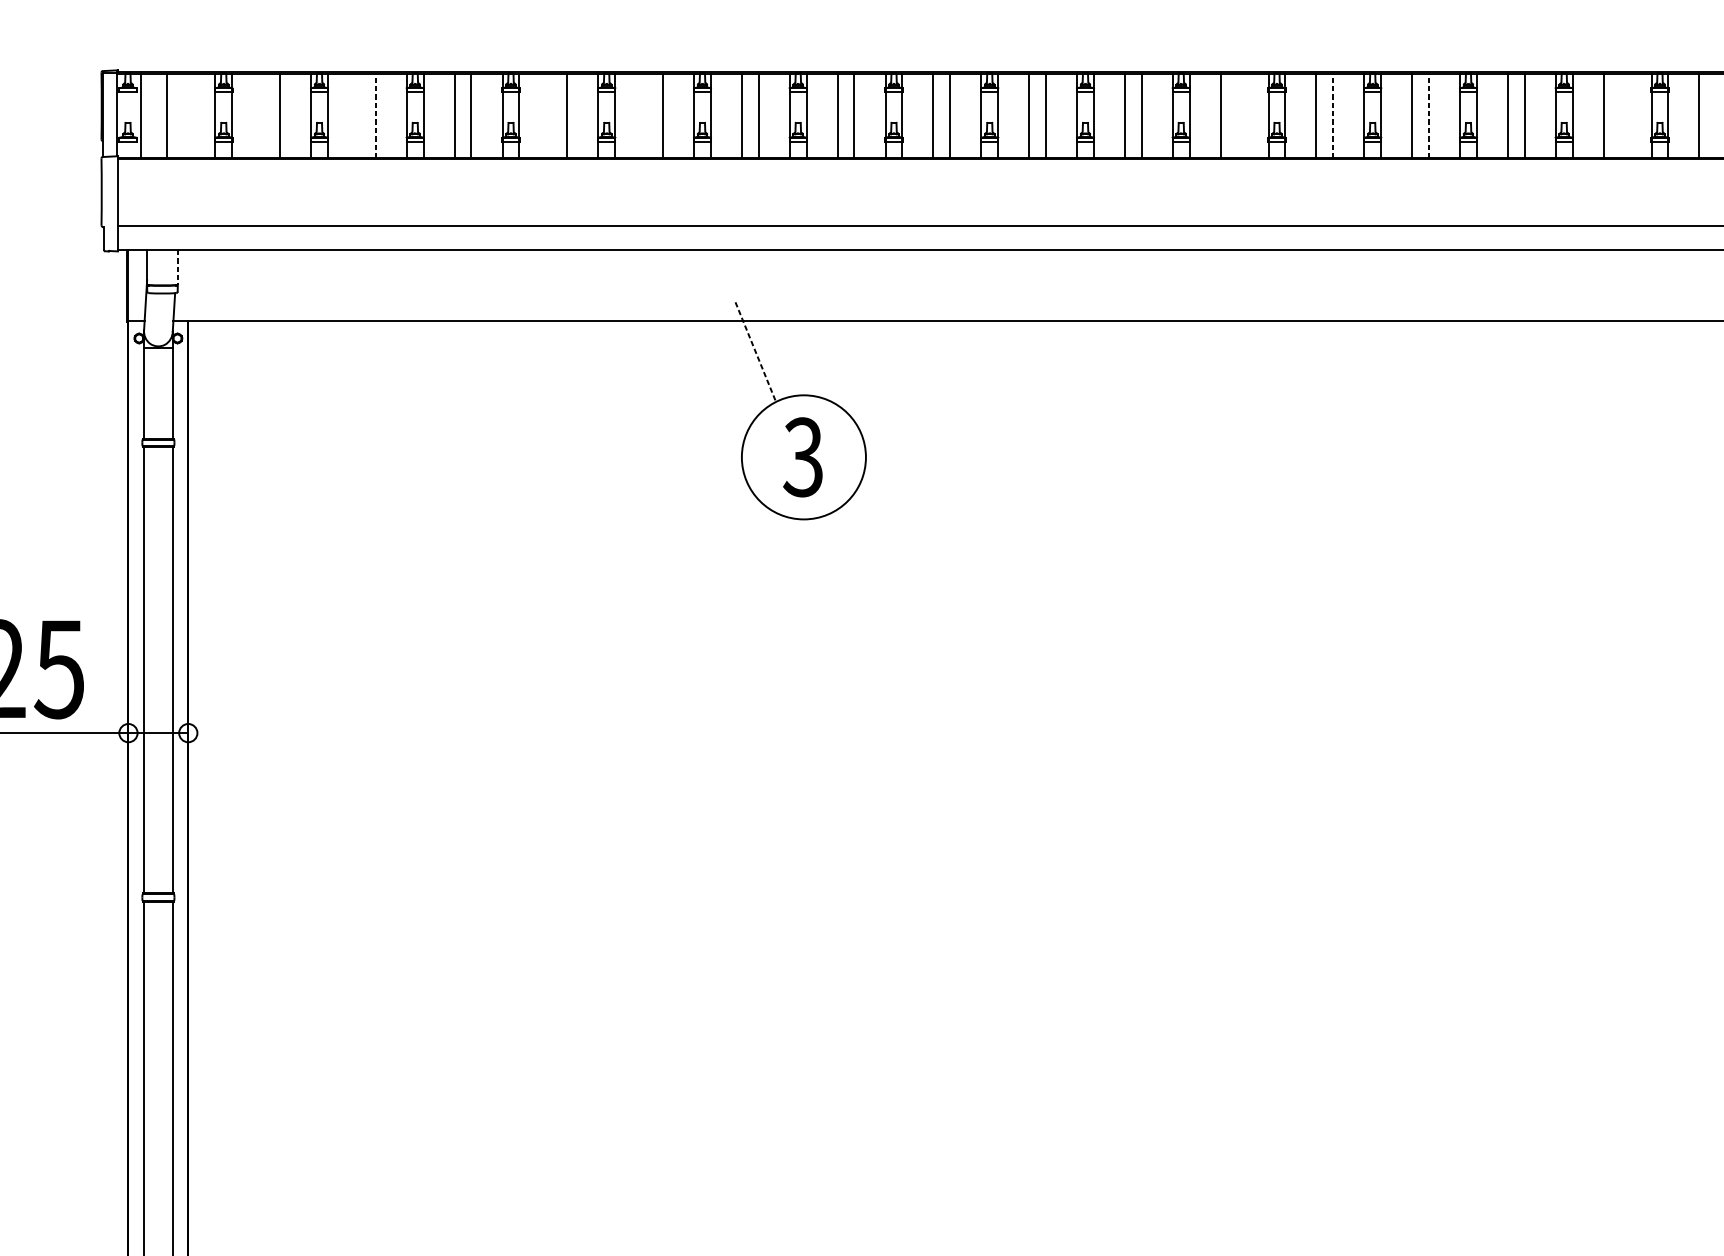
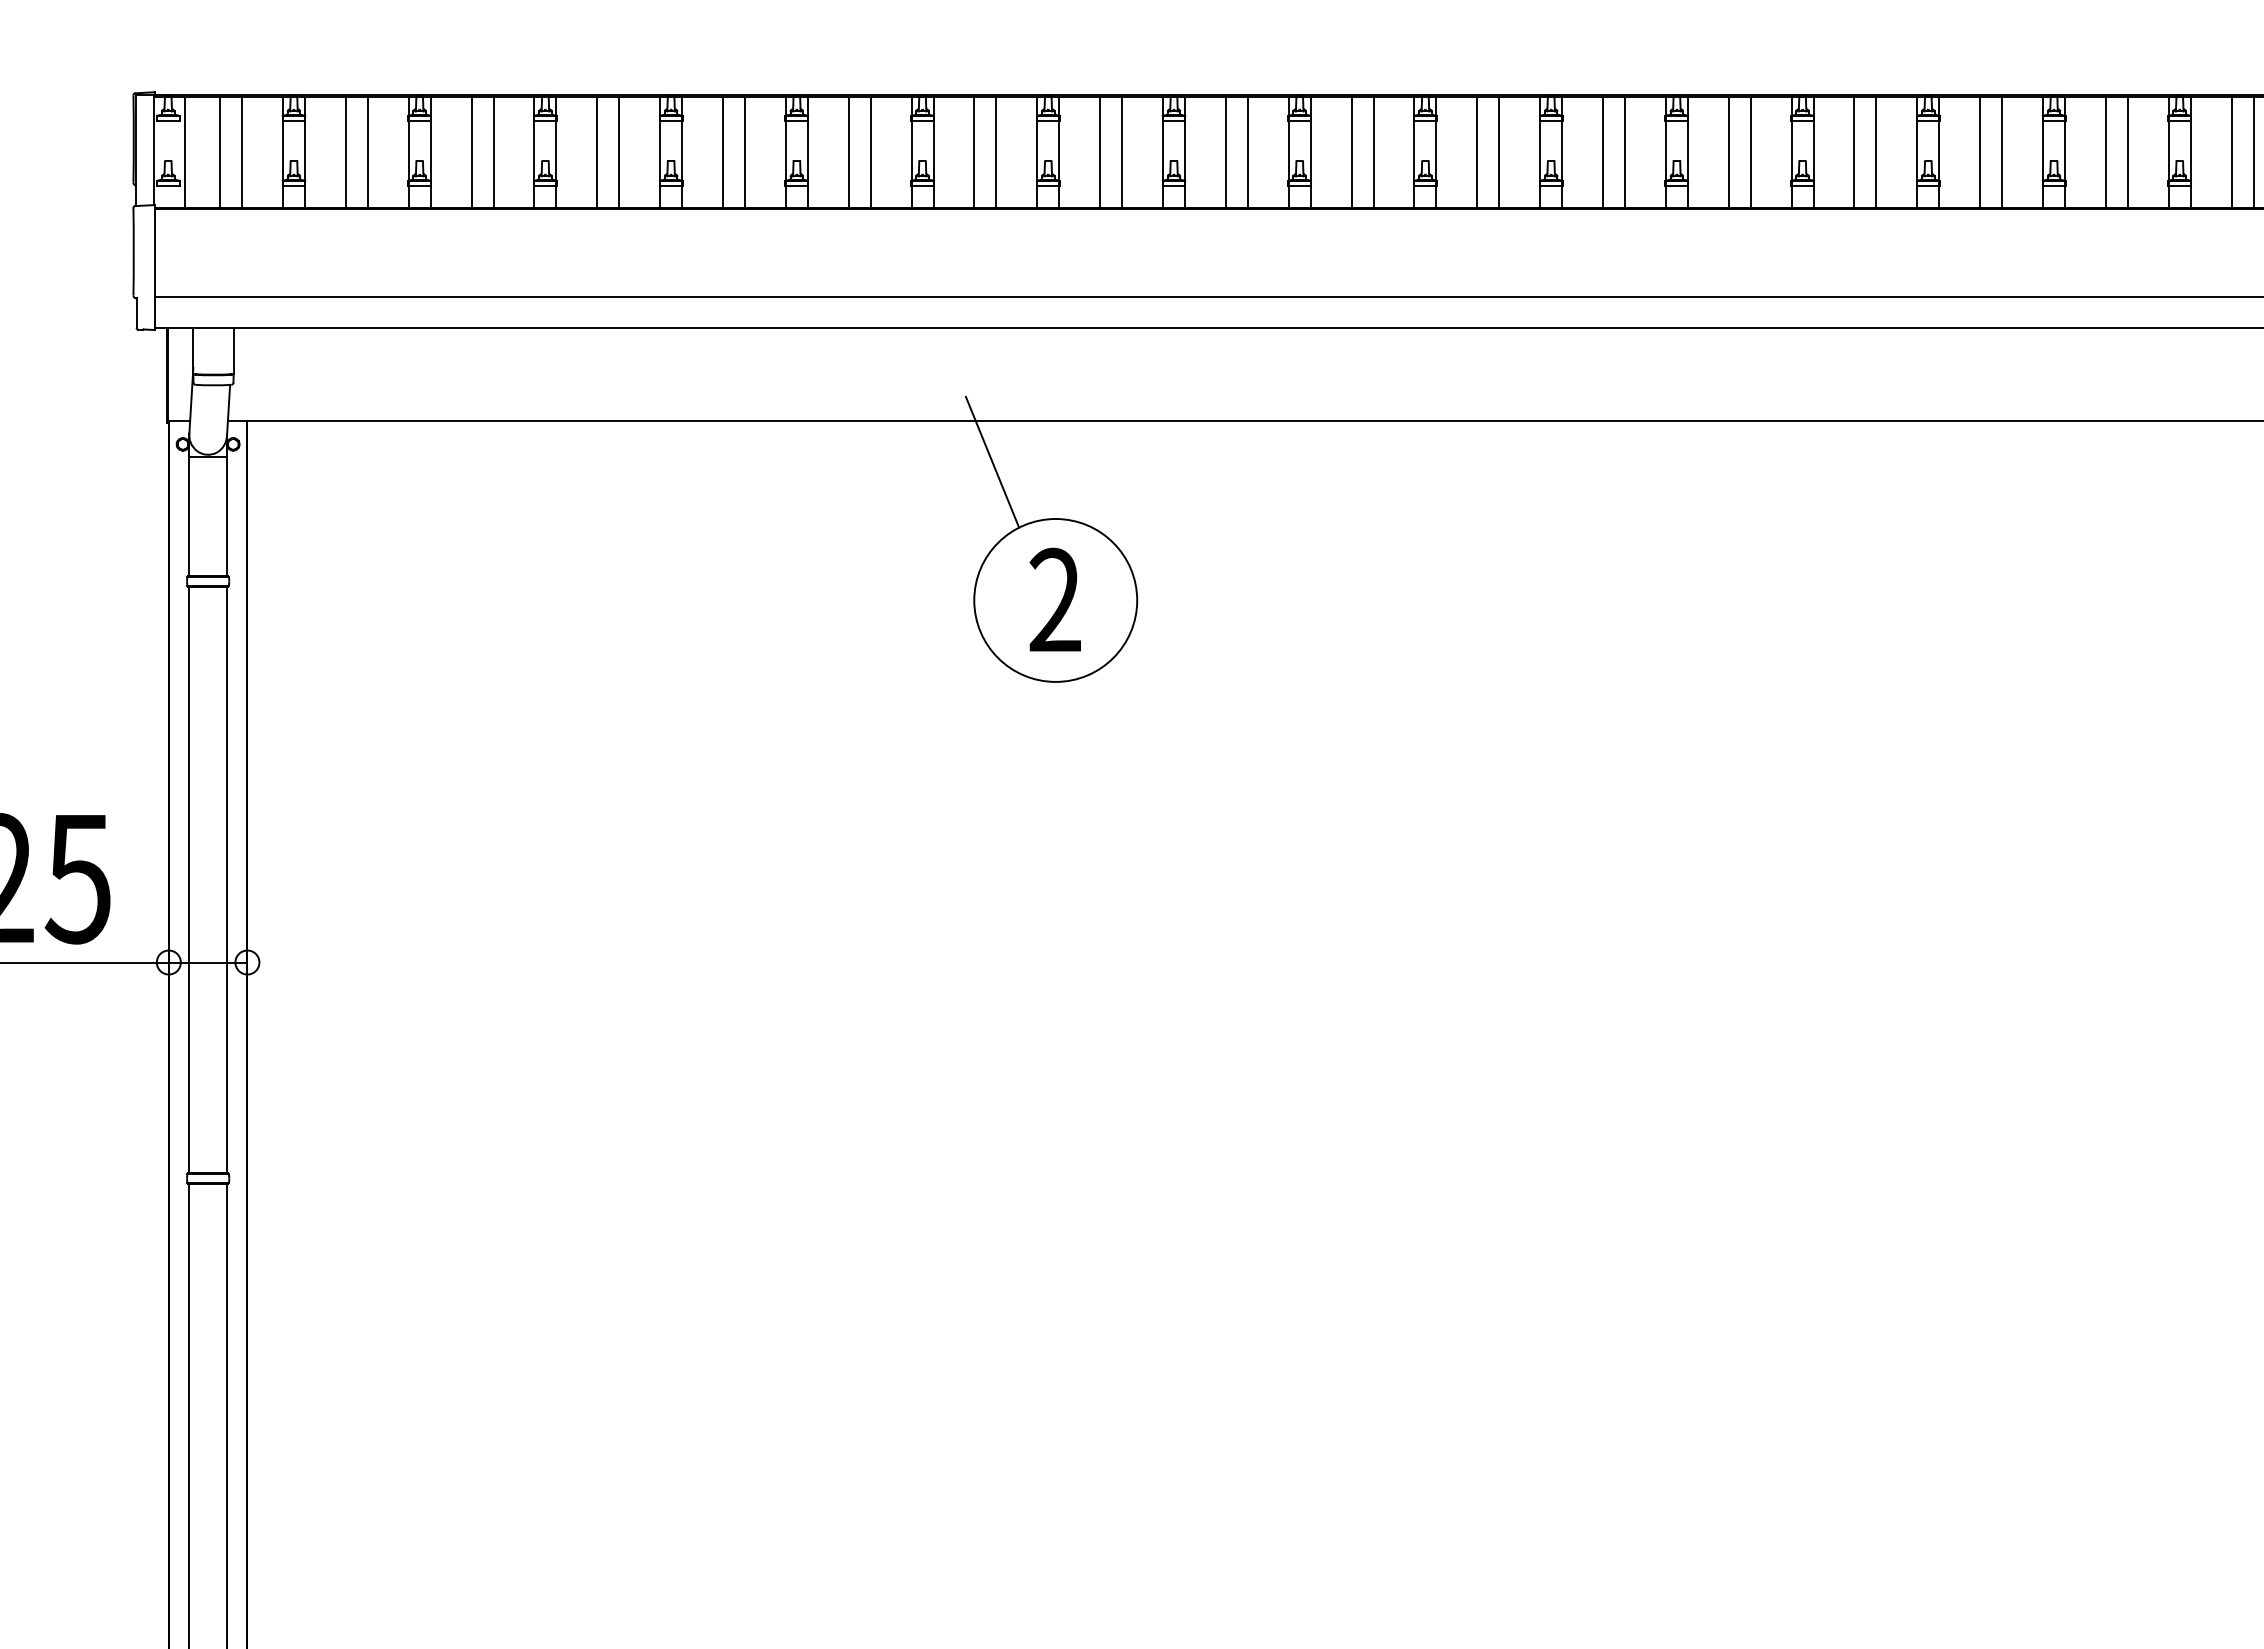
line: (375, 115) -> (493, 151), dashed -> solid
line: (1333, 115) -> (1750, 151), dashed -> solid
line: (1429, 115) -> (1876, 151), dashed -> solid
line: (184, 116) -> (242, 152), added
line: (263, 116) -> (345, 152), added
line: (358, 116) -> (471, 152), added
line: (550, 116) -> (722, 152), added
line: (646, 116) -> (848, 152), added
line: (1237, 116) -> (1625, 152), added
line: (1620, 116) -> (2127, 152), added
line: (1716, 116) -> (2253, 152), added
line: (177, 267) -> (233, 351), dashed -> solid
line: (755, 352) -> (992, 462), dashed -> solid
text: (802, 457) -> (1054, 600), 3 -> 2

